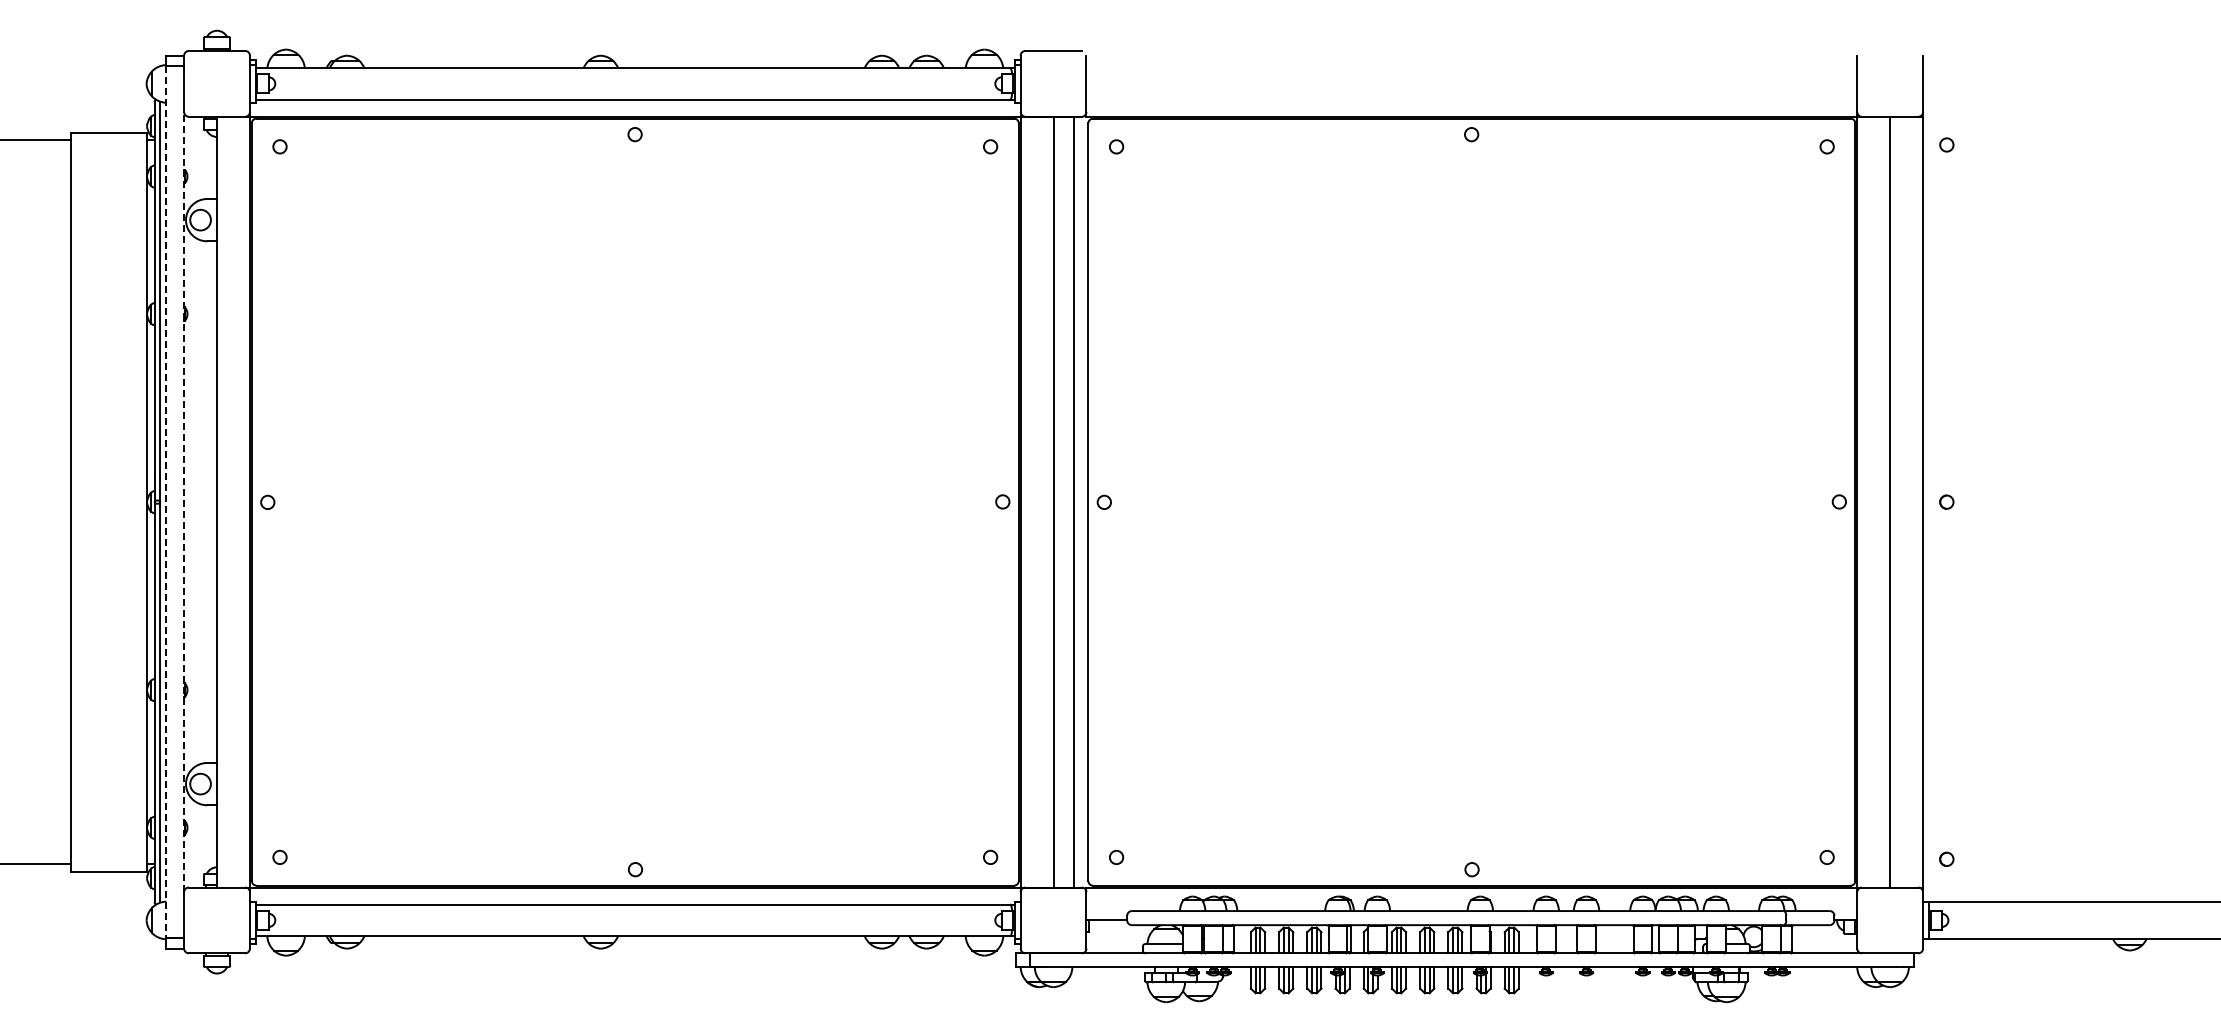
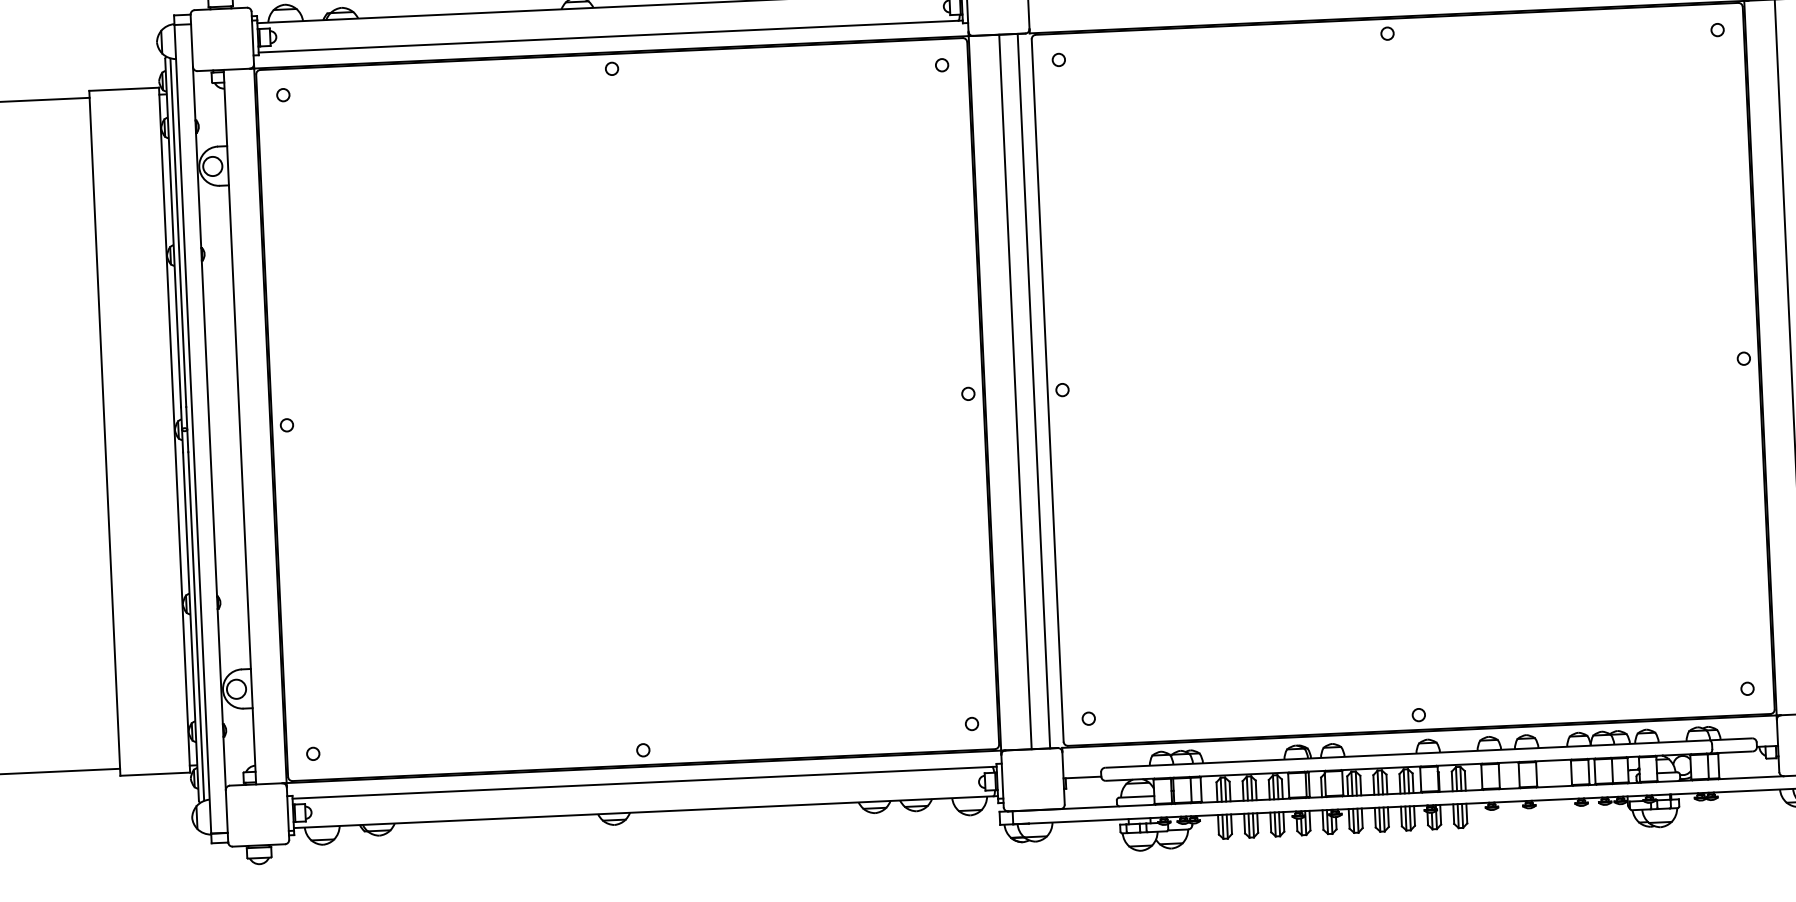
line: (184, 501) -> (209, 427), dashed -> solid
line: (166, 502) -> (193, 429), dashed -> solid

